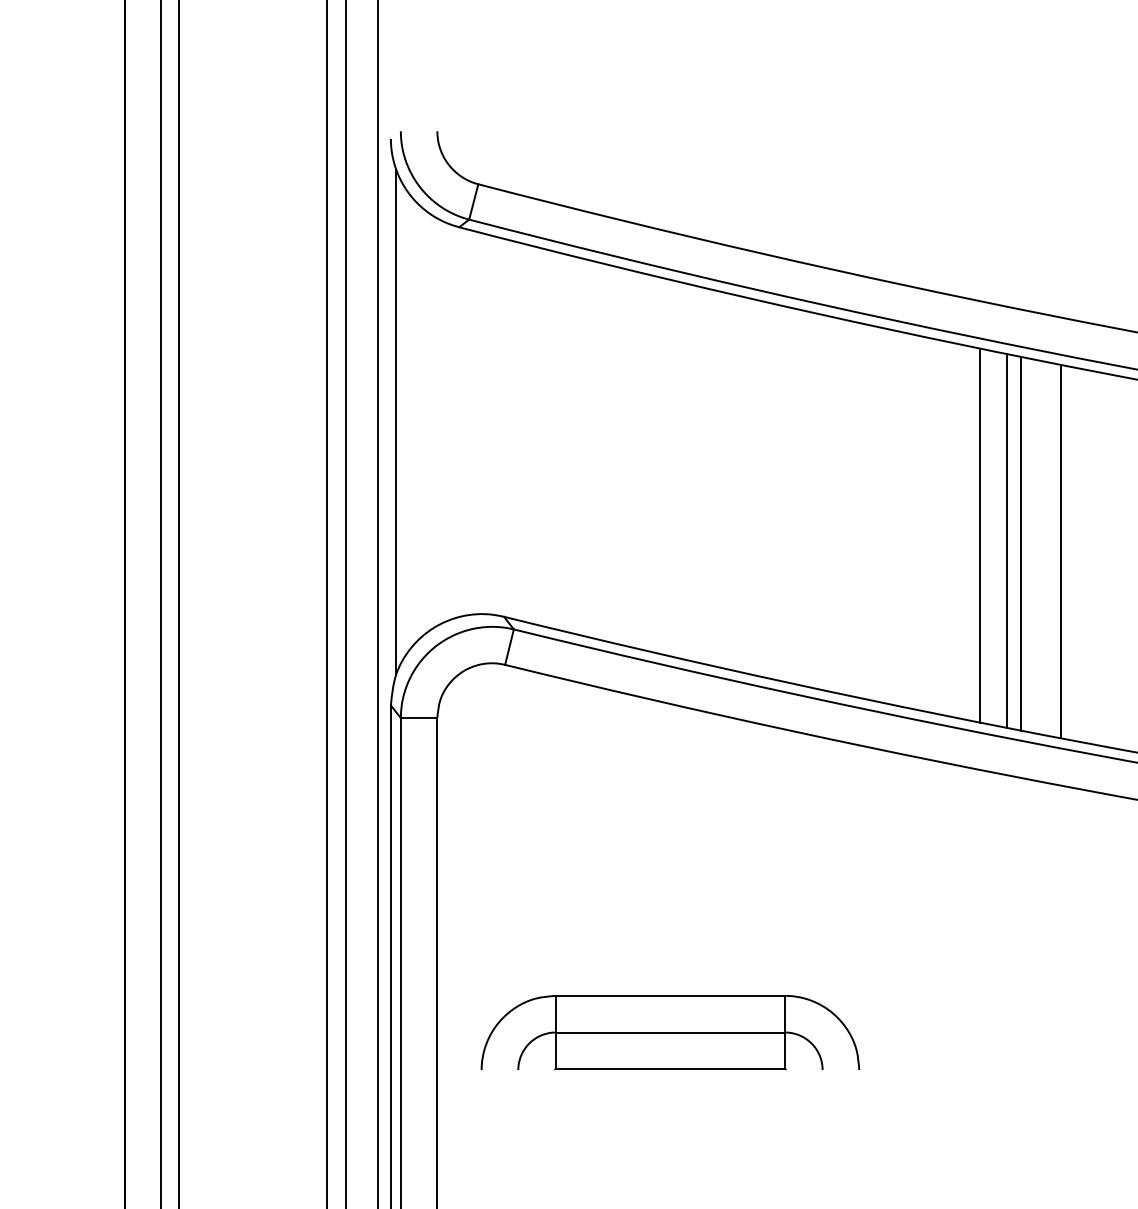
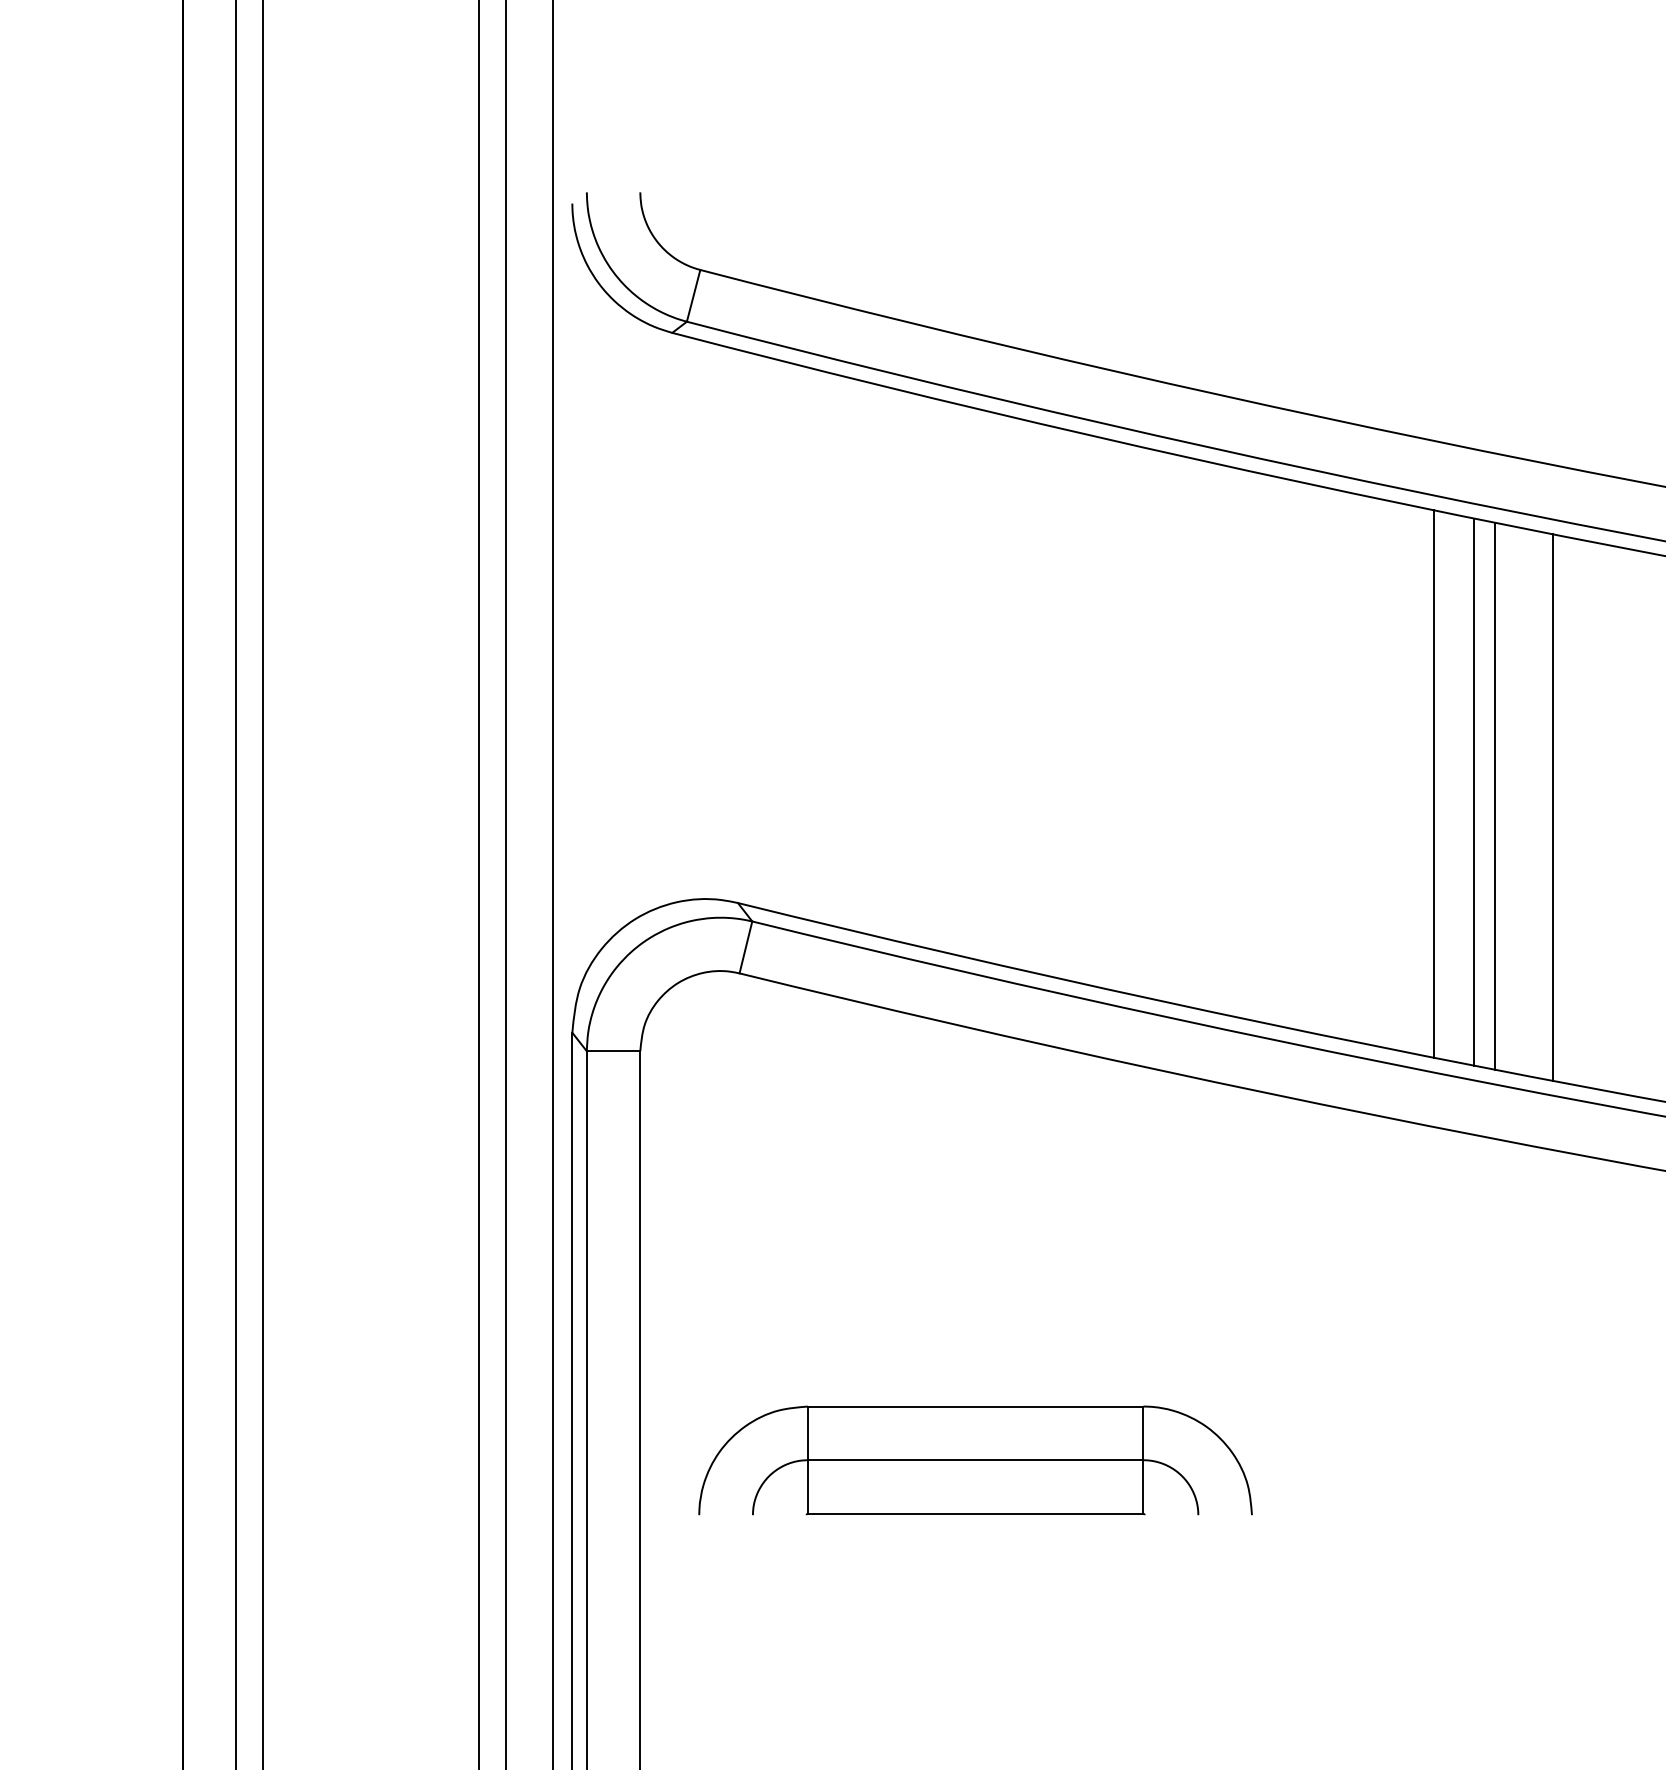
line: (396, 422) -> (580, 618), removed
part: (670, 1032) -> (975, 1460), moved

